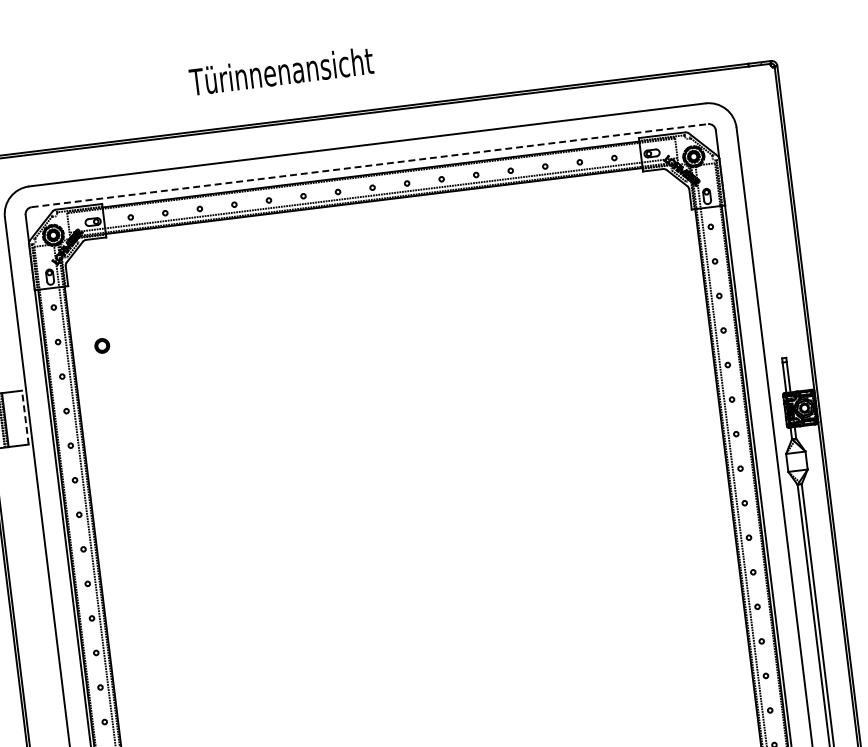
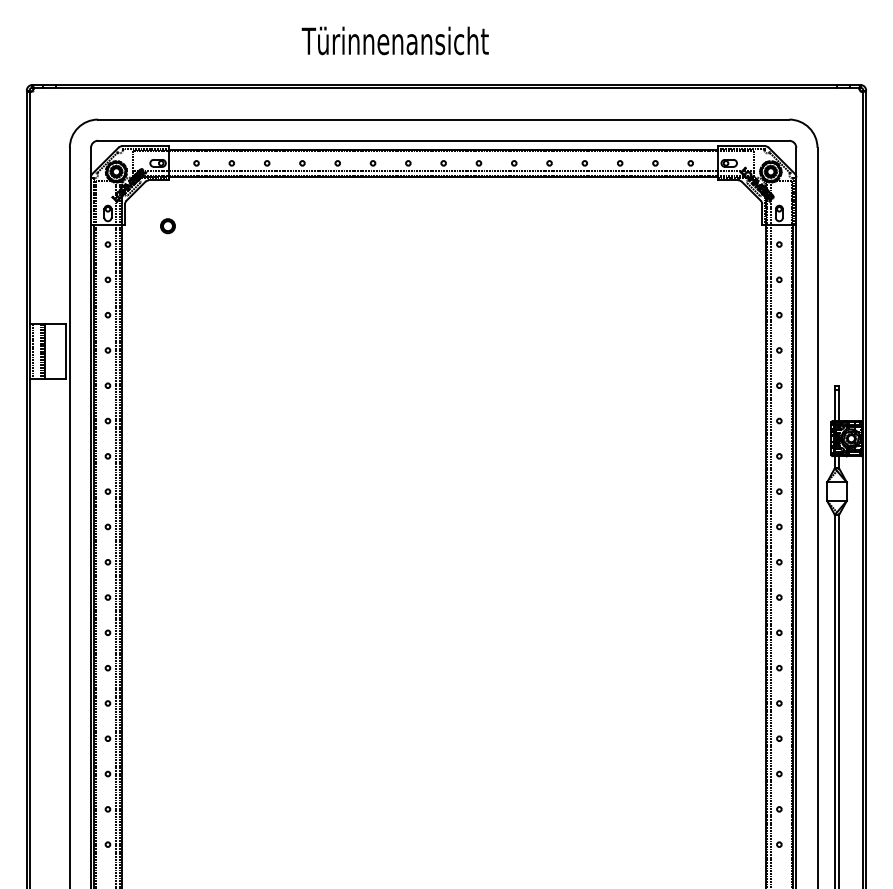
text: (280, 71) -> (394, 40), moved
line: (369, 165) -> (443, 140), dashed -> solid
part: (101, 346) -> (167, 226), moved
line: (25, 417) -> (65, 351), dashed -> solid

